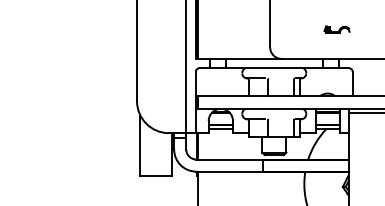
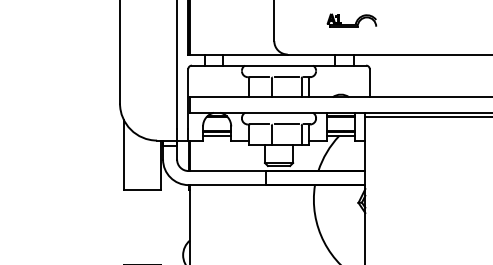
part: (336, 29) -> (351, 20), size x1.67
line: (281, 78) -> (287, 77), added
line: (281, 119) -> (287, 124), added

